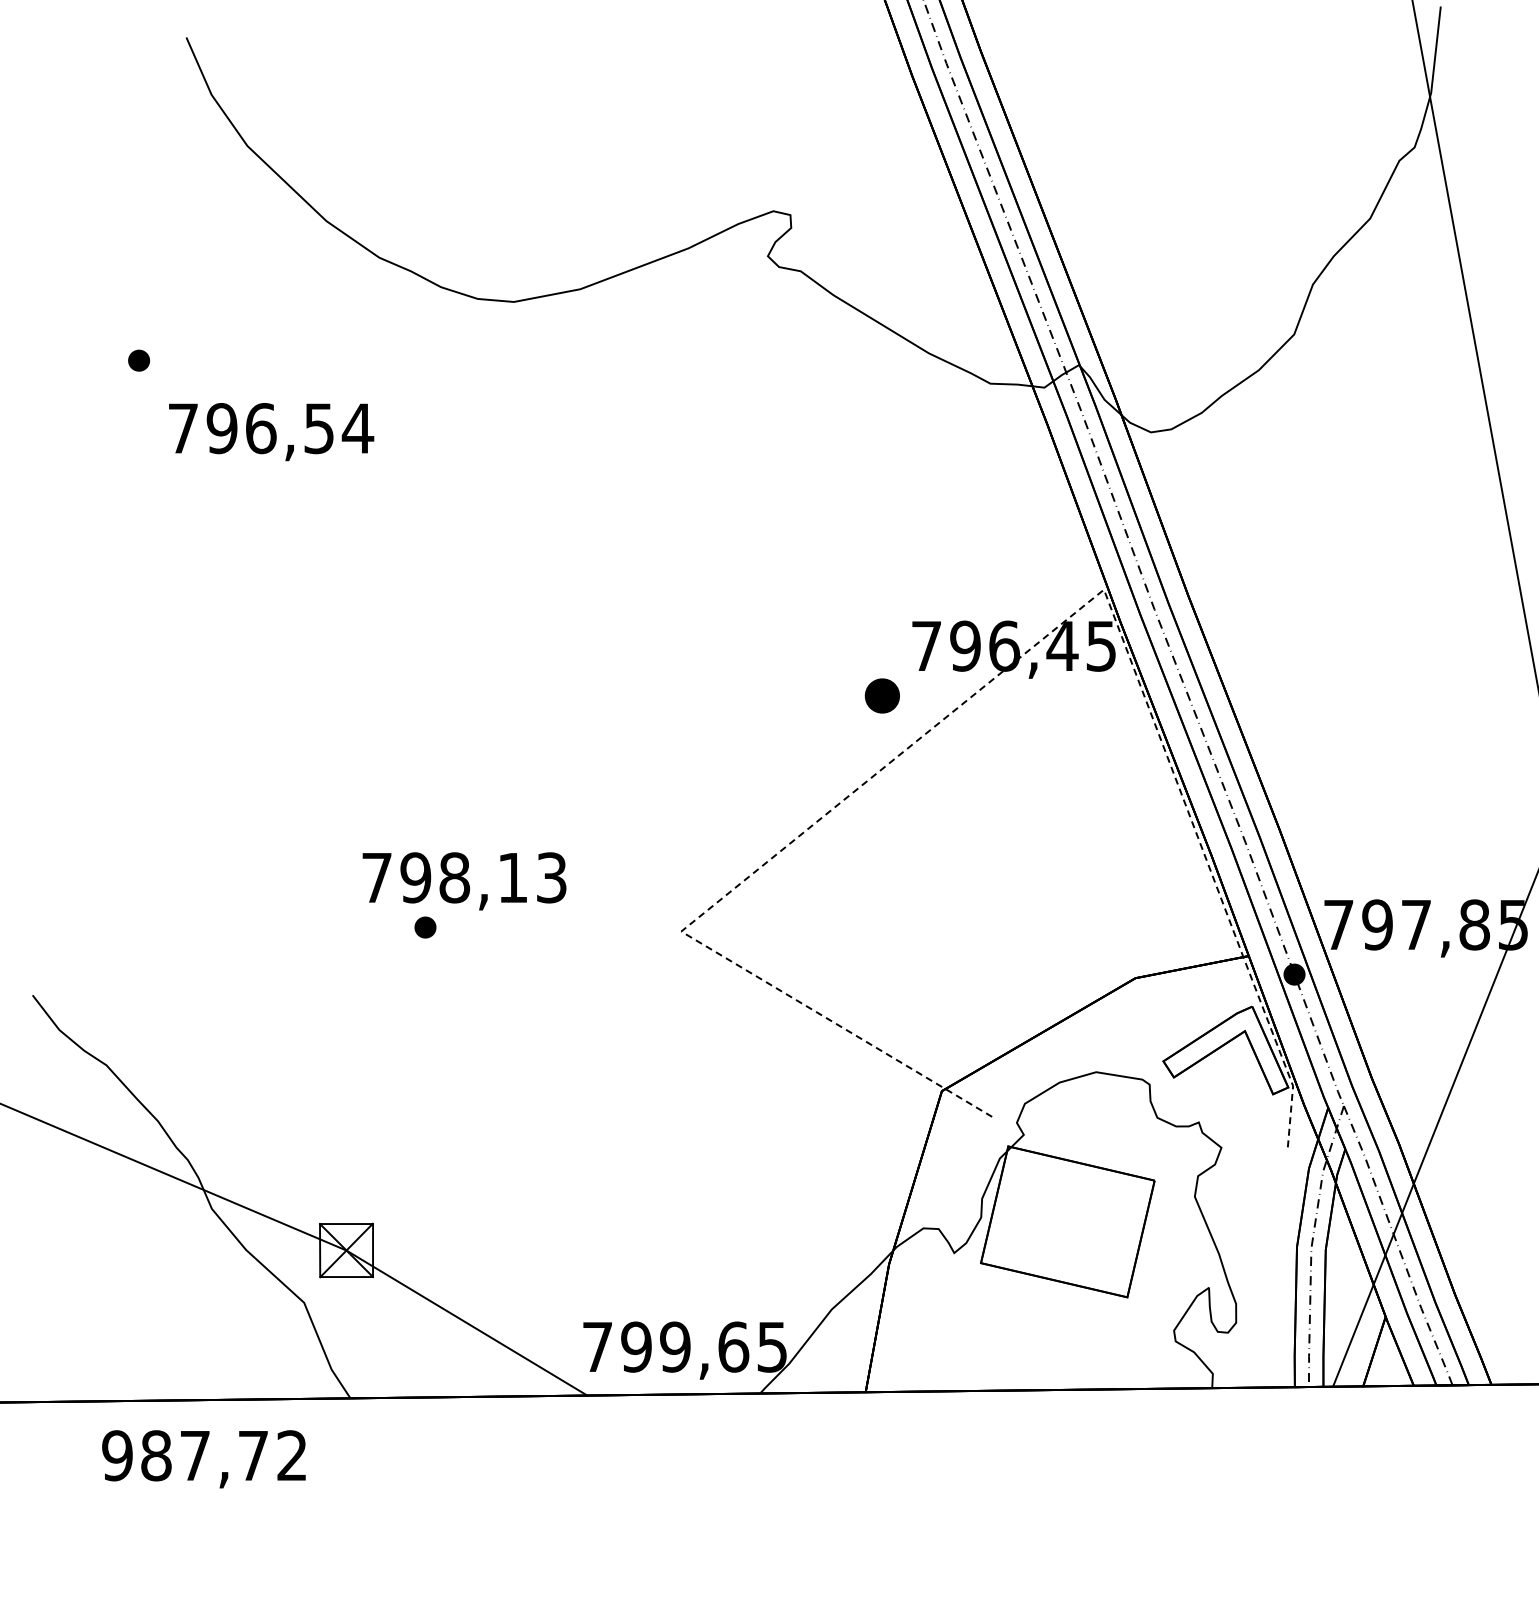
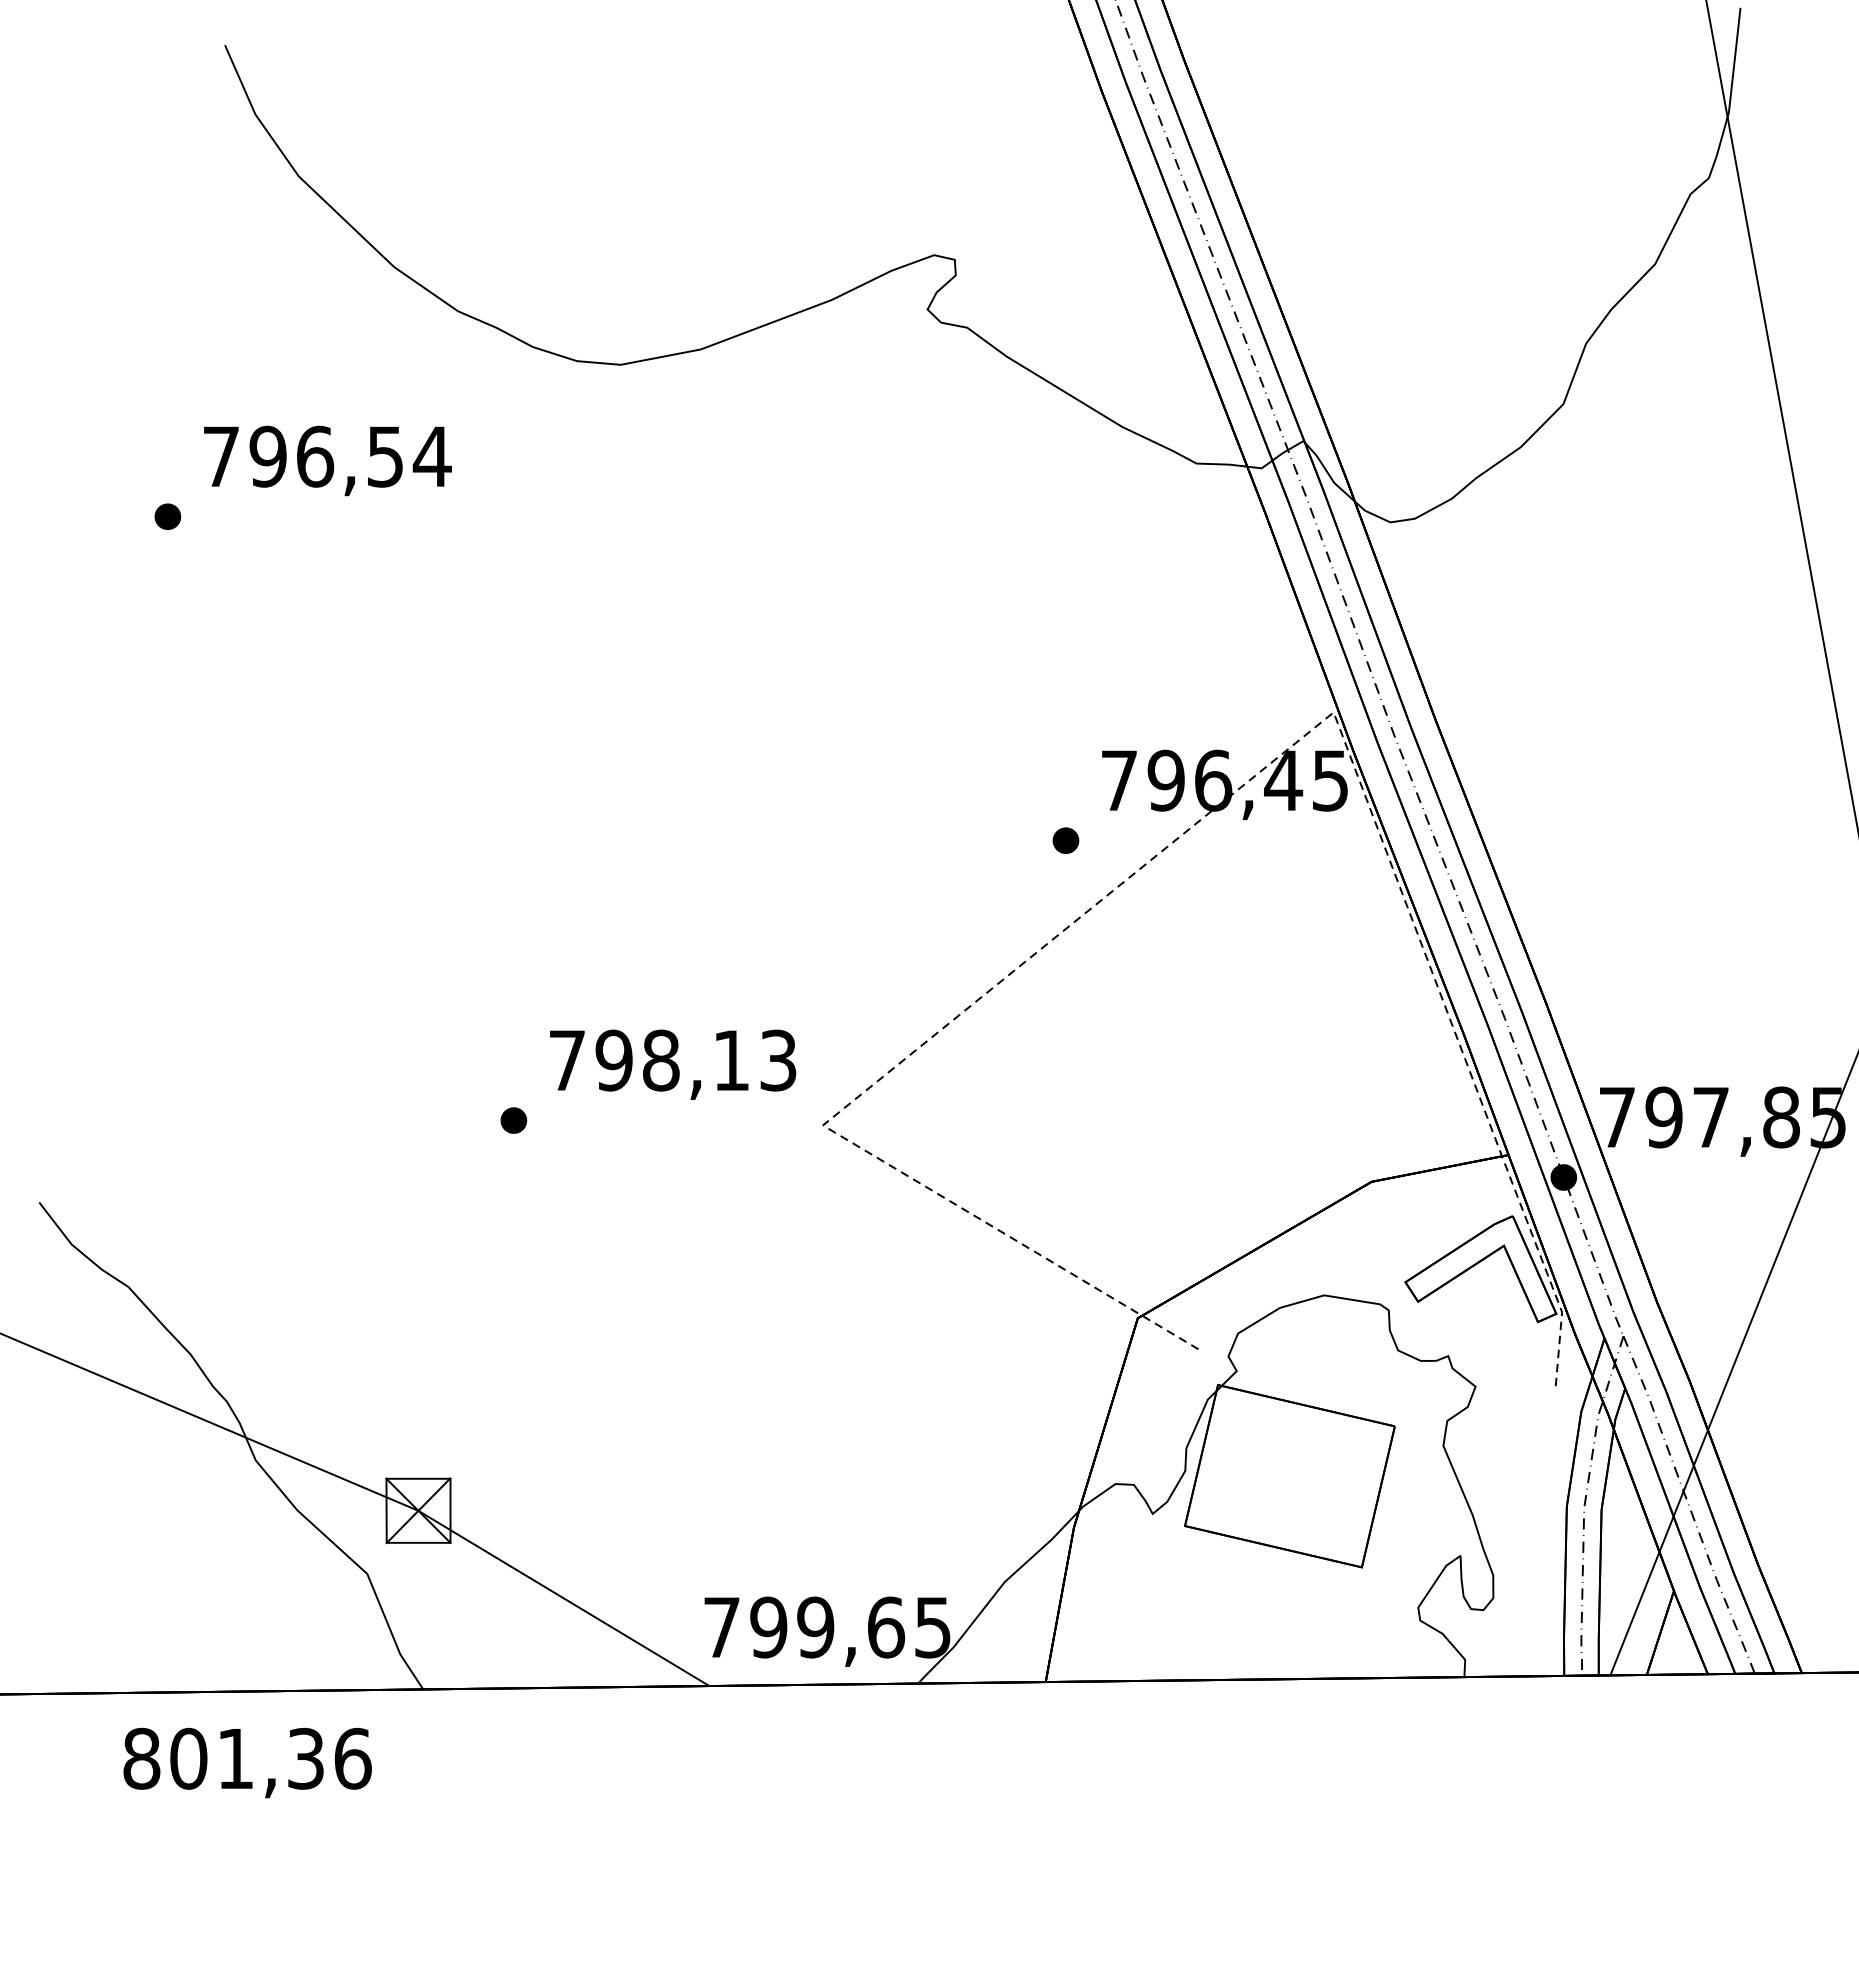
part: (138, 360) -> (167, 516), moved
text: (271, 431) -> (327, 460), moved
part: (882, 695) -> (1065, 840), size x0.62
text: (464, 881) -> (673, 1064), moved
text: (205, 1455) -> (247, 1758), 987,72 -> 801,36

